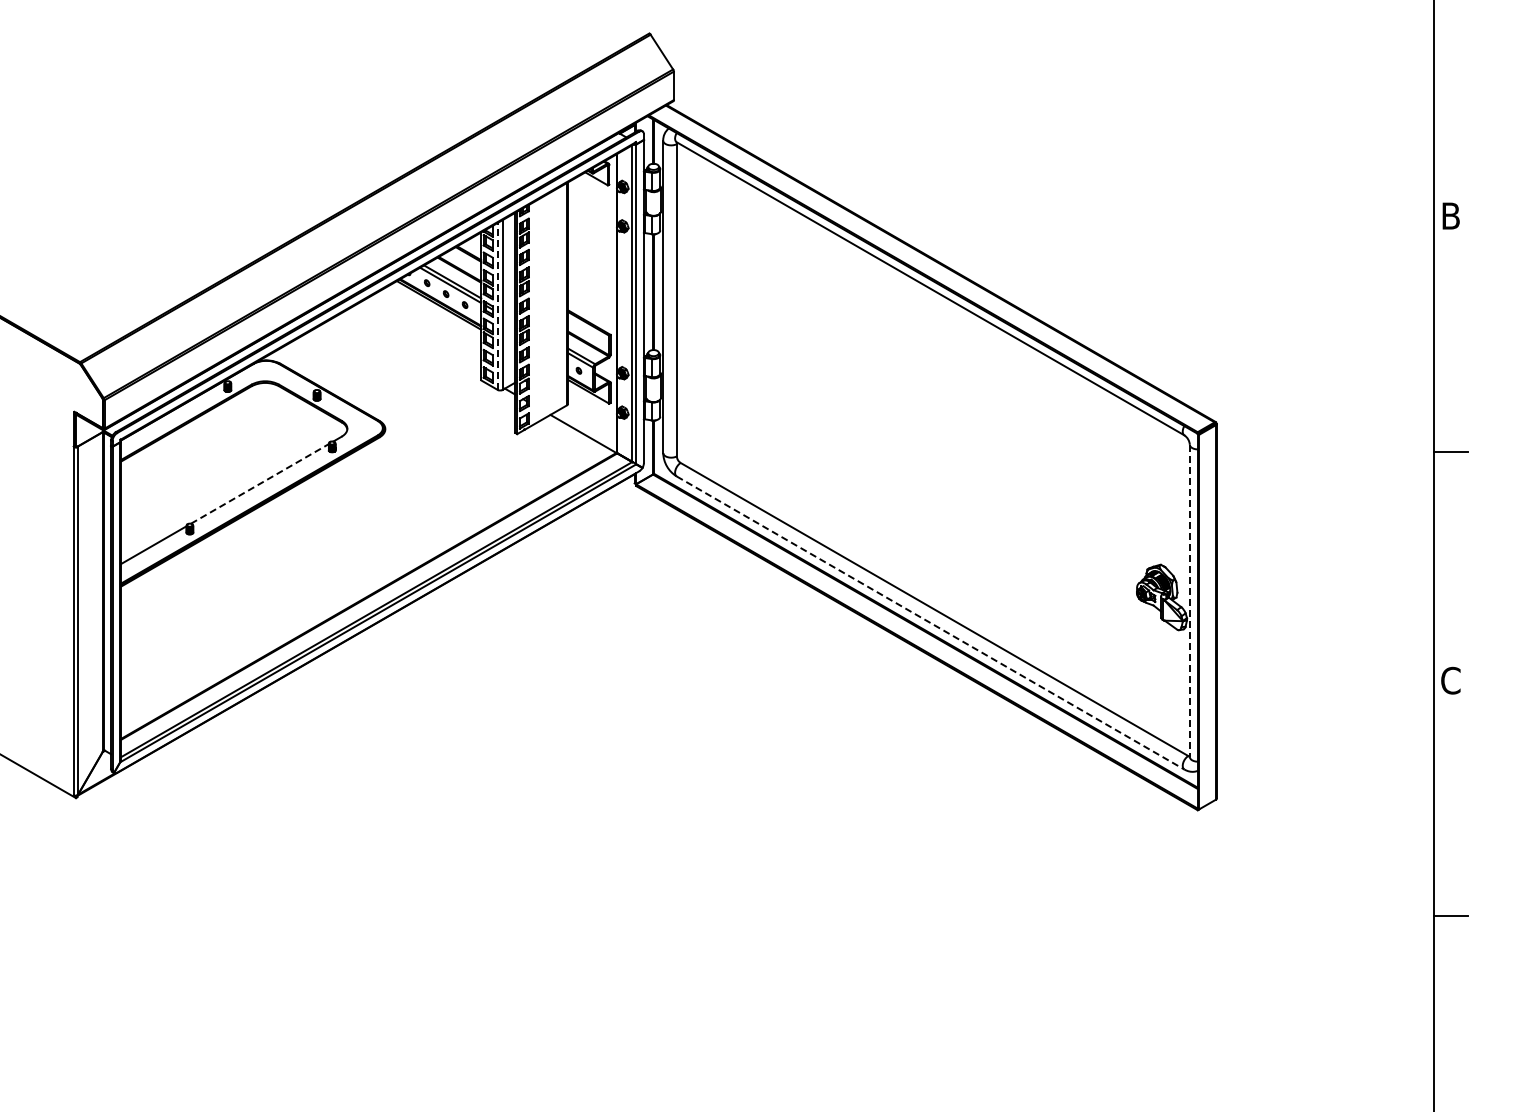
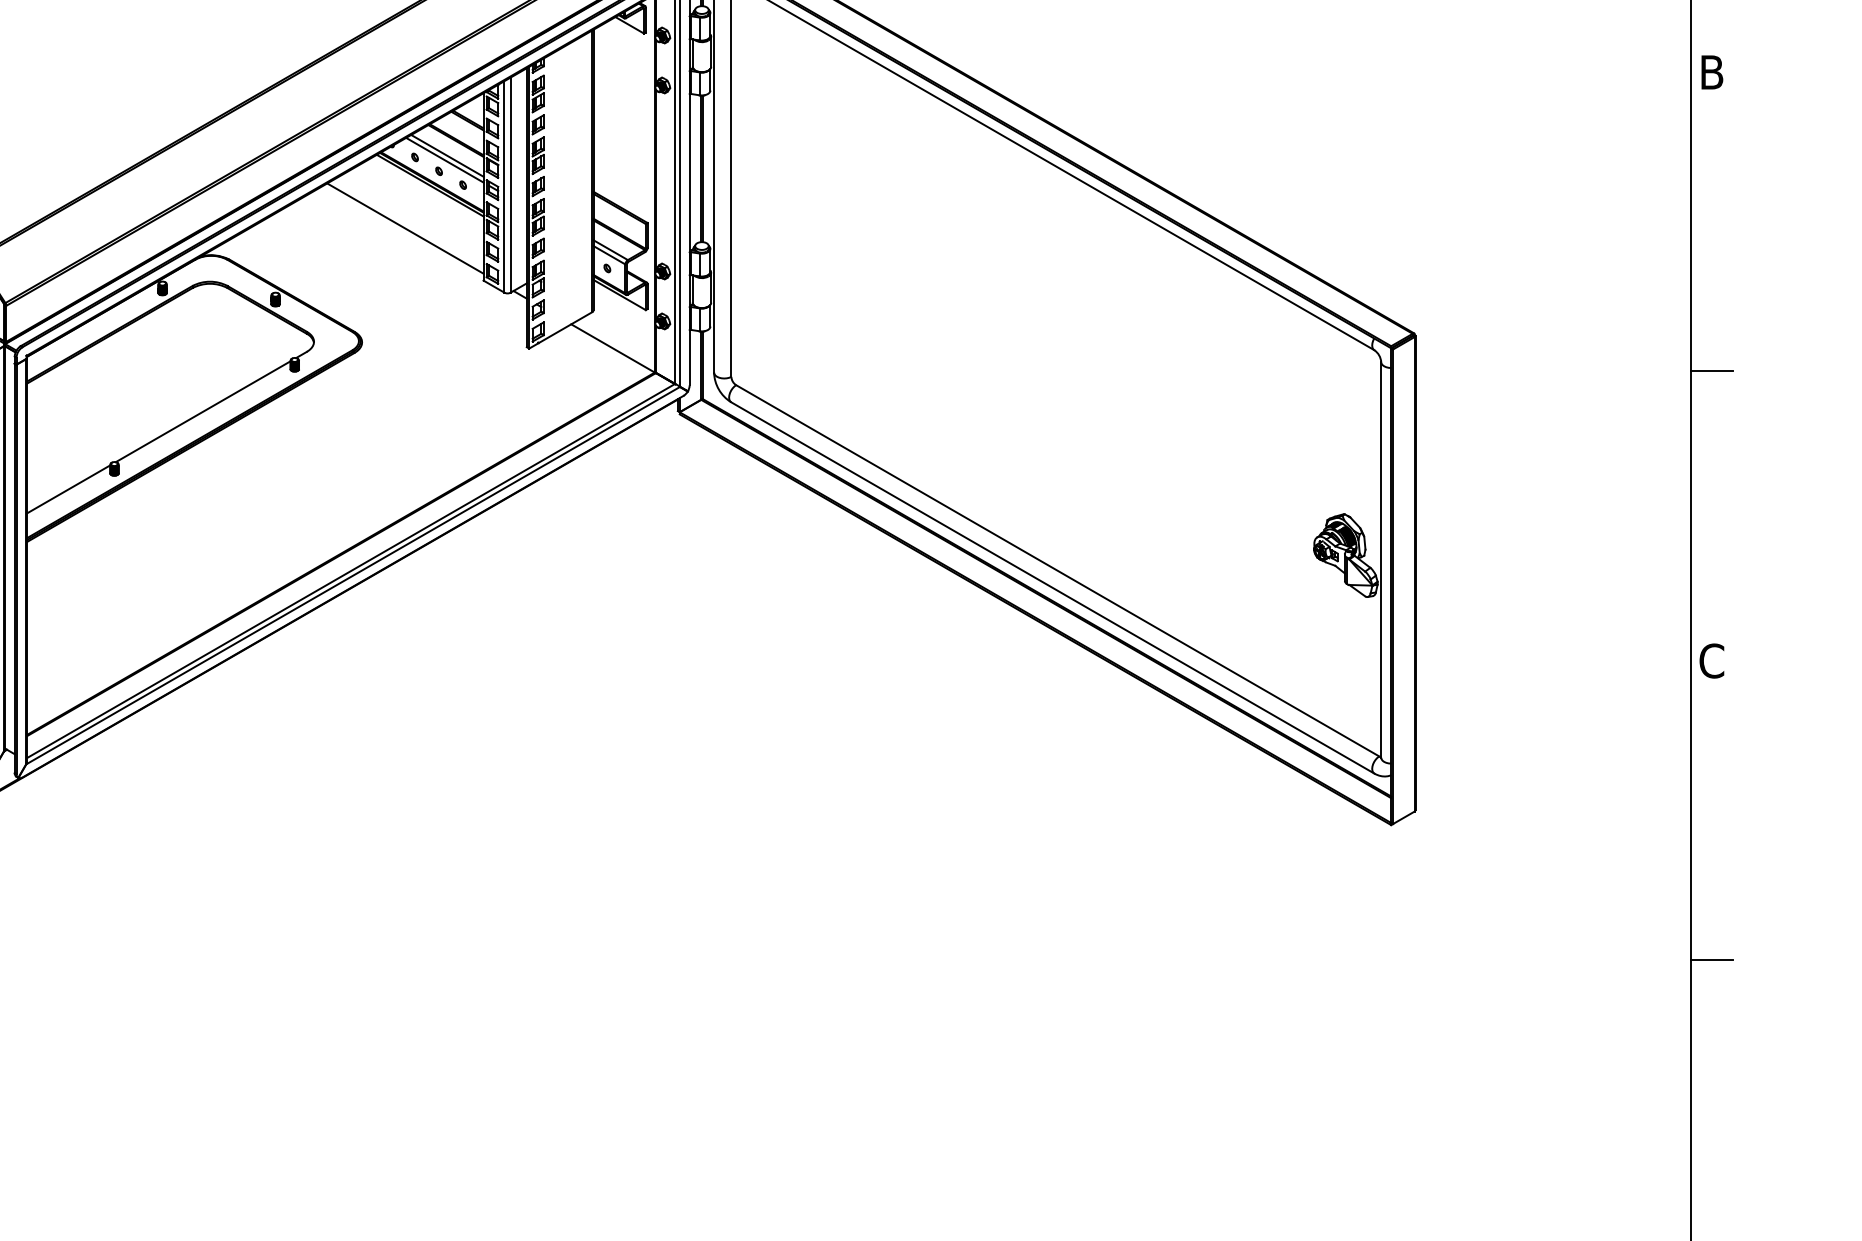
line: (497, 305) -> (504, 185), dashed -> solid
line: (419, 338) -> (405, 227), added
line: (259, 483) -> (202, 411), dashed -> solid
line: (1189, 601) -> (1380, 560), dashed -> solid
line: (931, 623) -> (1053, 588), dashed -> solid

